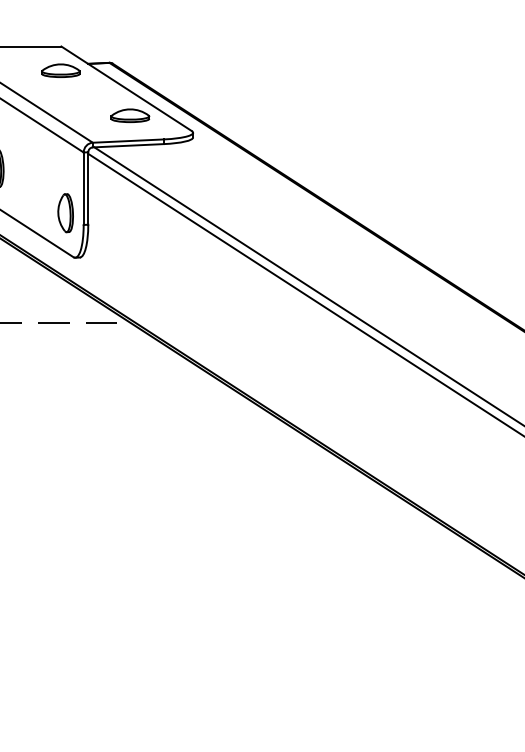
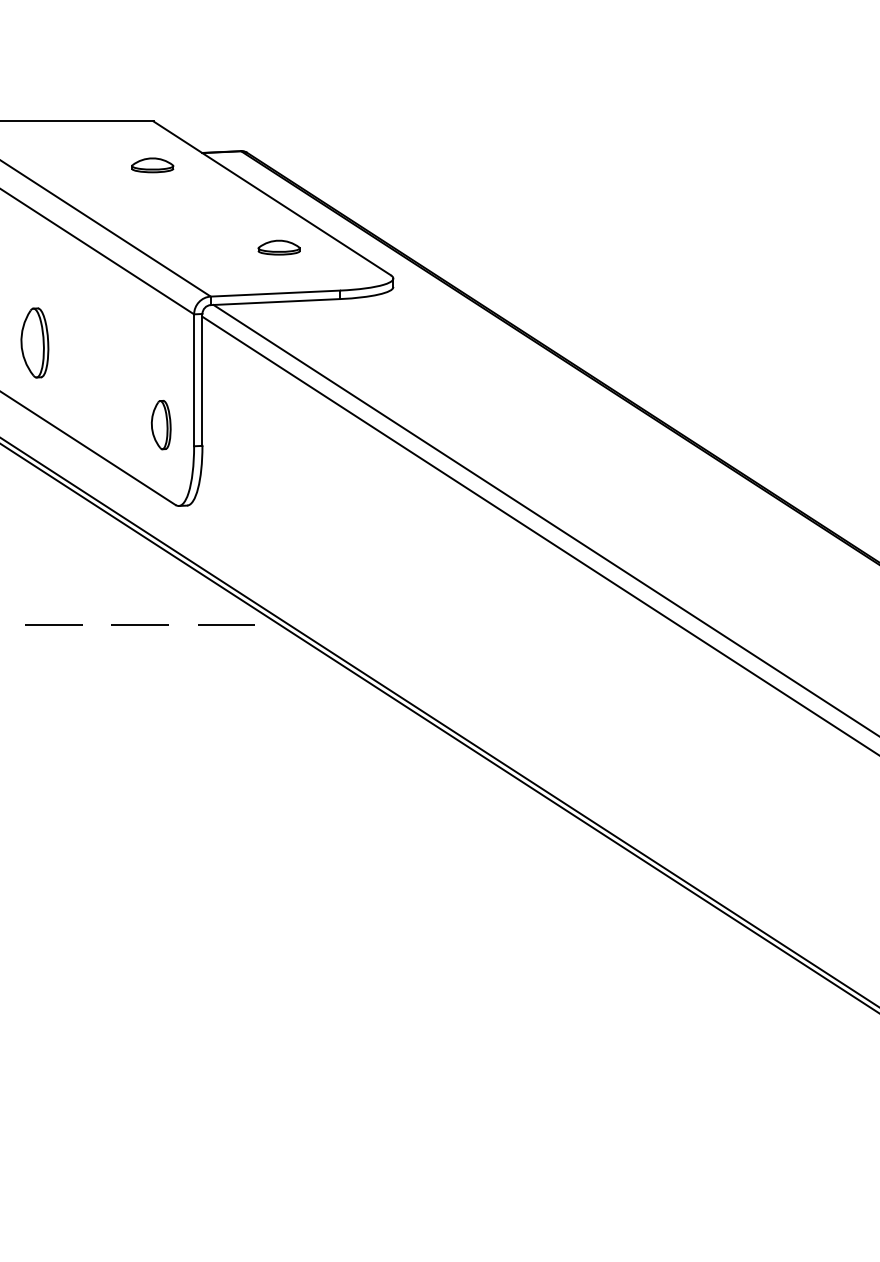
part: (60, 70) -> (151, 165), size x0.6
part: (130, 115) -> (279, 246), size x0.6
part: (65, 213) -> (161, 425), size x0.7

